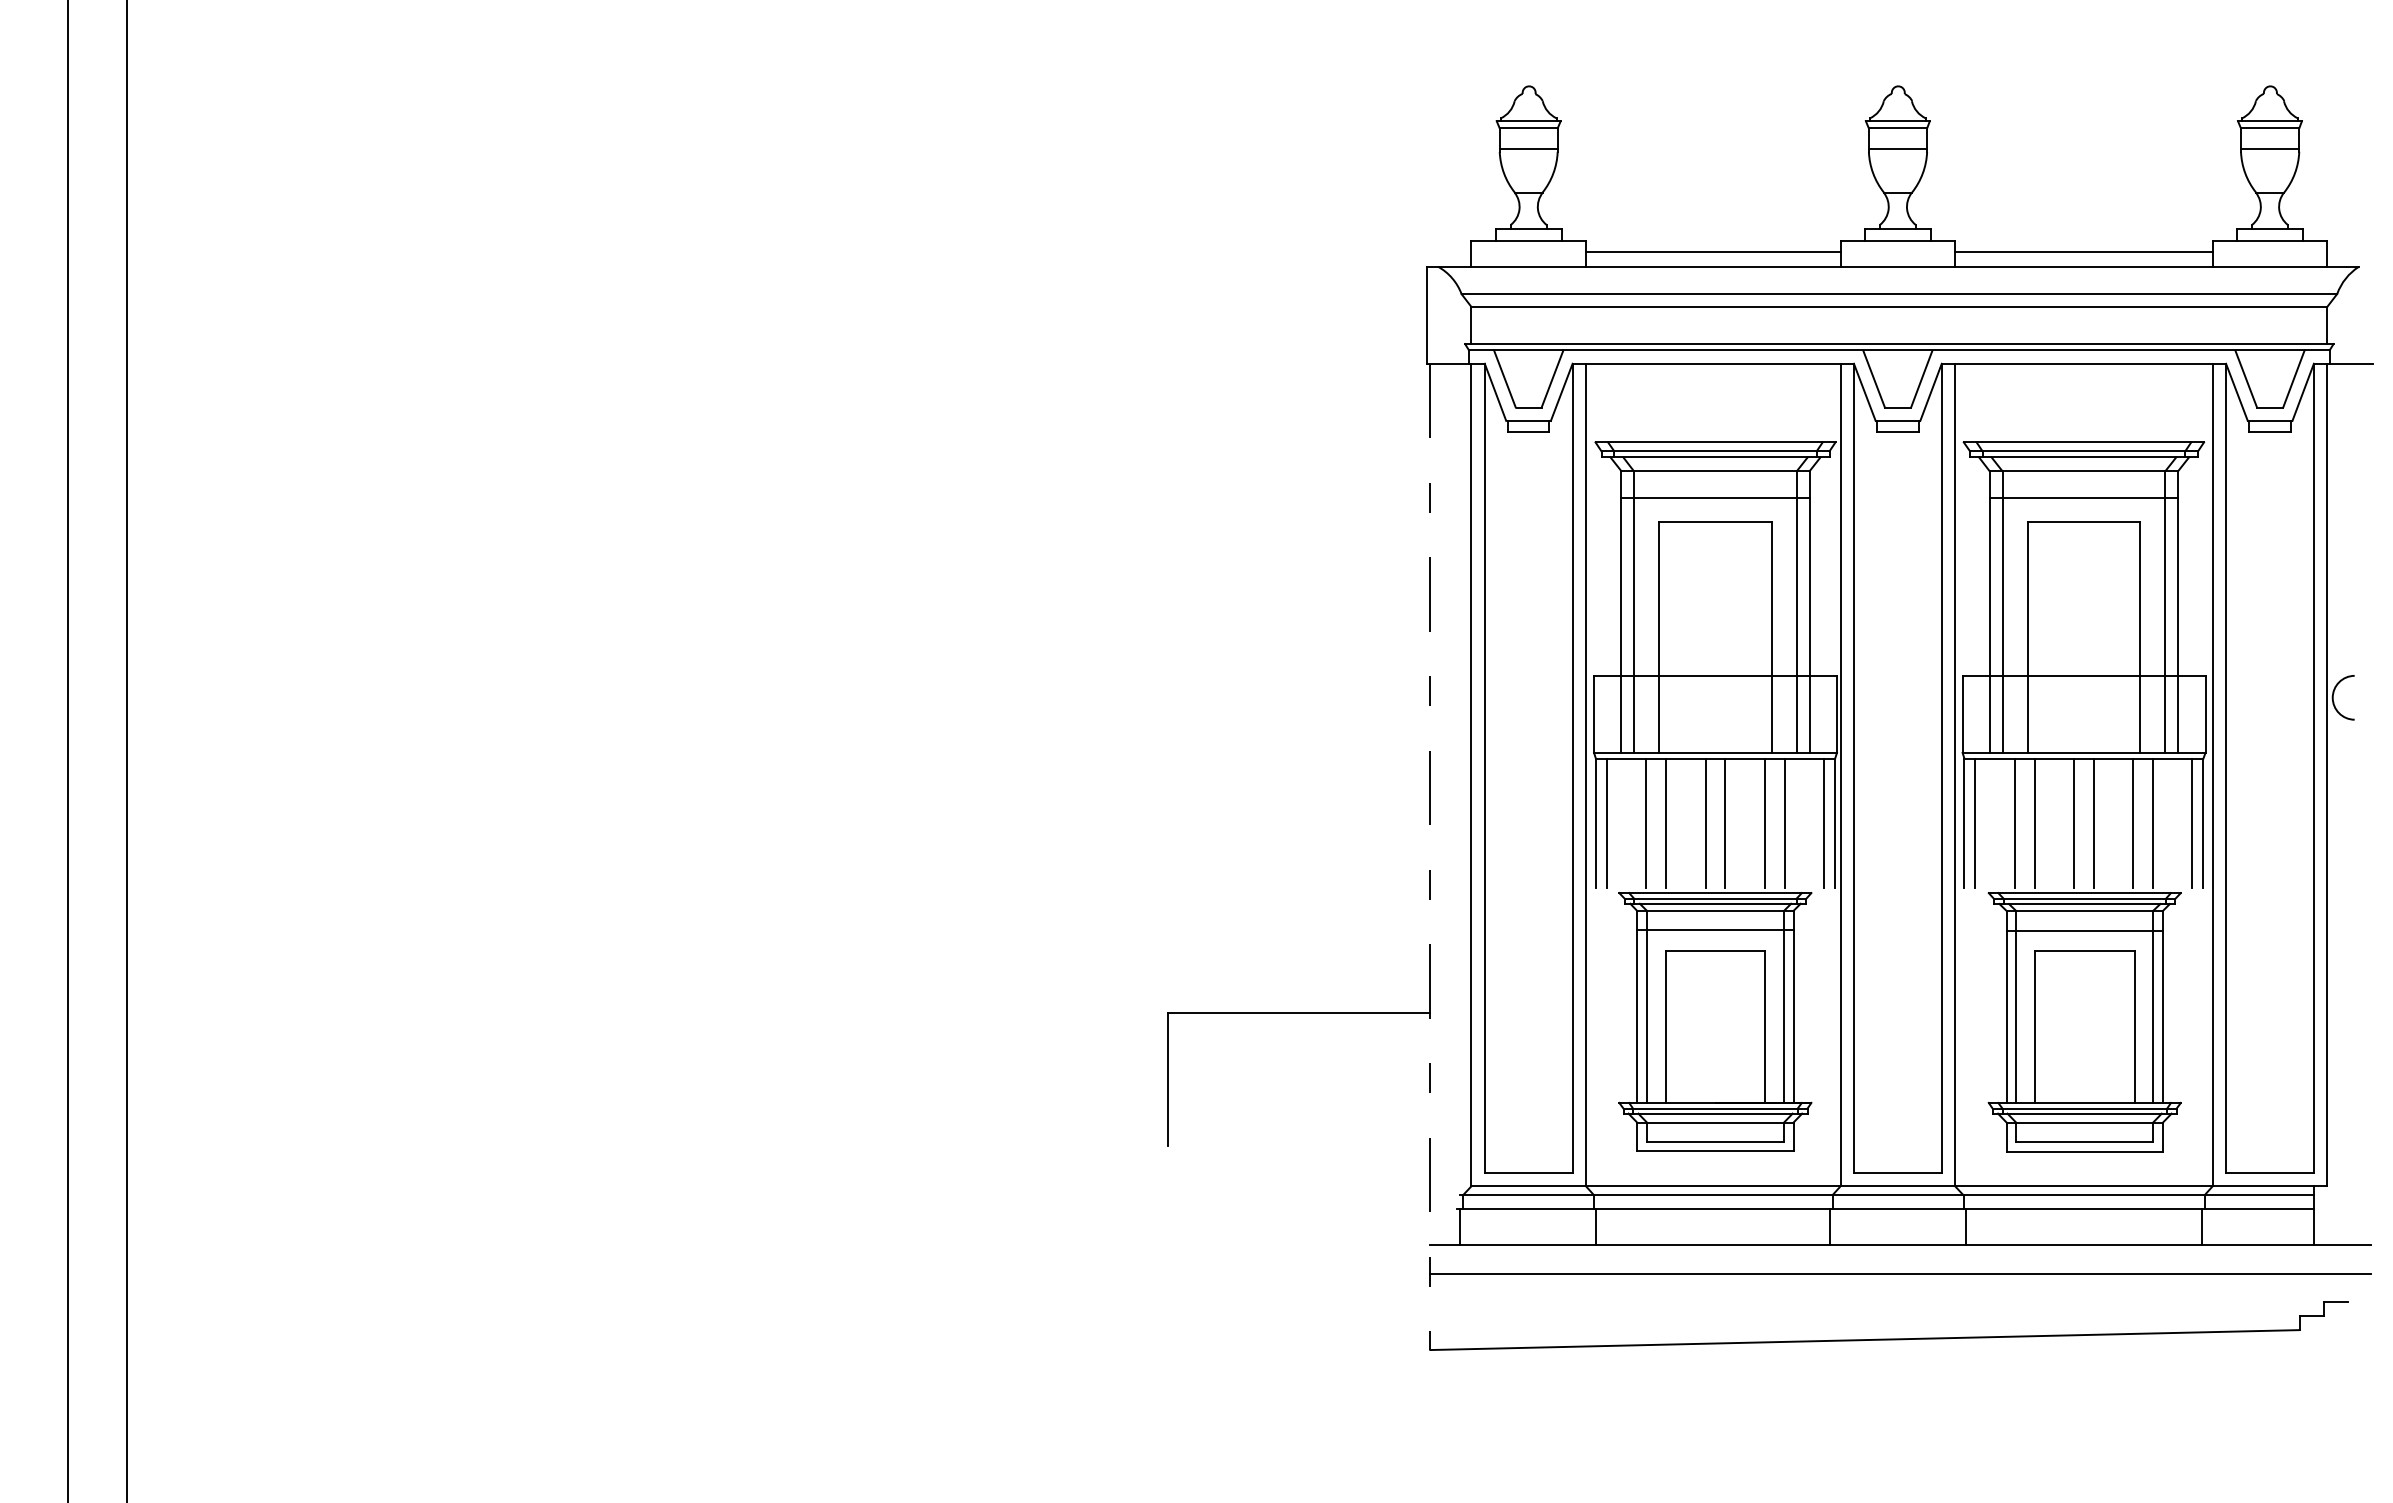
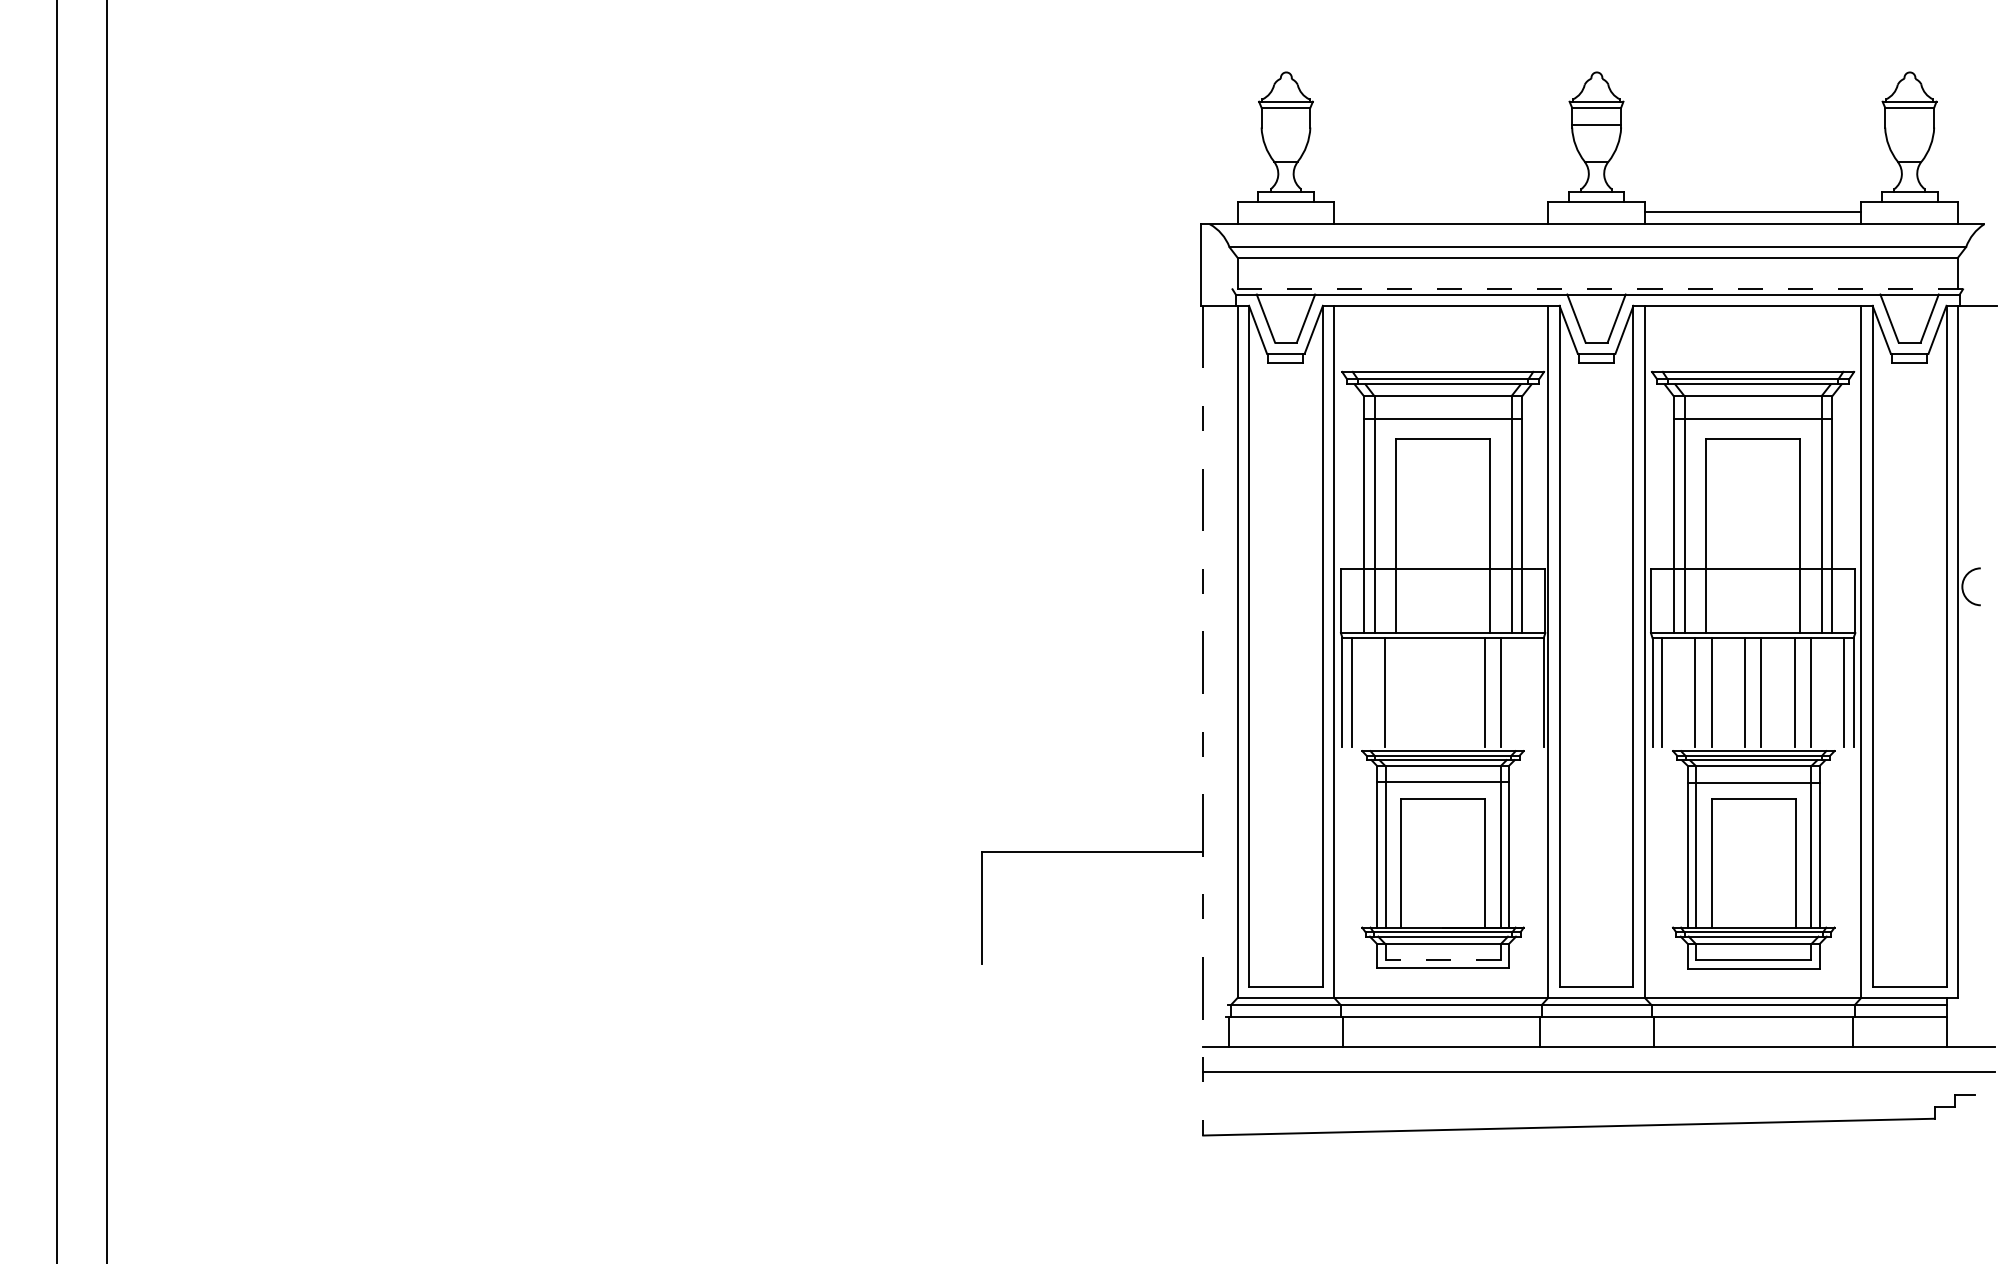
line: (1528, 149) -> (1285, 125), removed
line: (2269, 149) -> (1909, 125), removed
line: (1713, 251) -> (1441, 211), removed
line: (1899, 344) -> (1597, 289), solid -> dashed
line: (1666, 822) -> (1401, 691), removed
line: (1705, 822) -> (1434, 691), removed
line: (1725, 822) -> (1451, 691), removed
line: (1824, 822) -> (1534, 691), removed
line: (1715, 1141) -> (1443, 960), solid -> dashed

